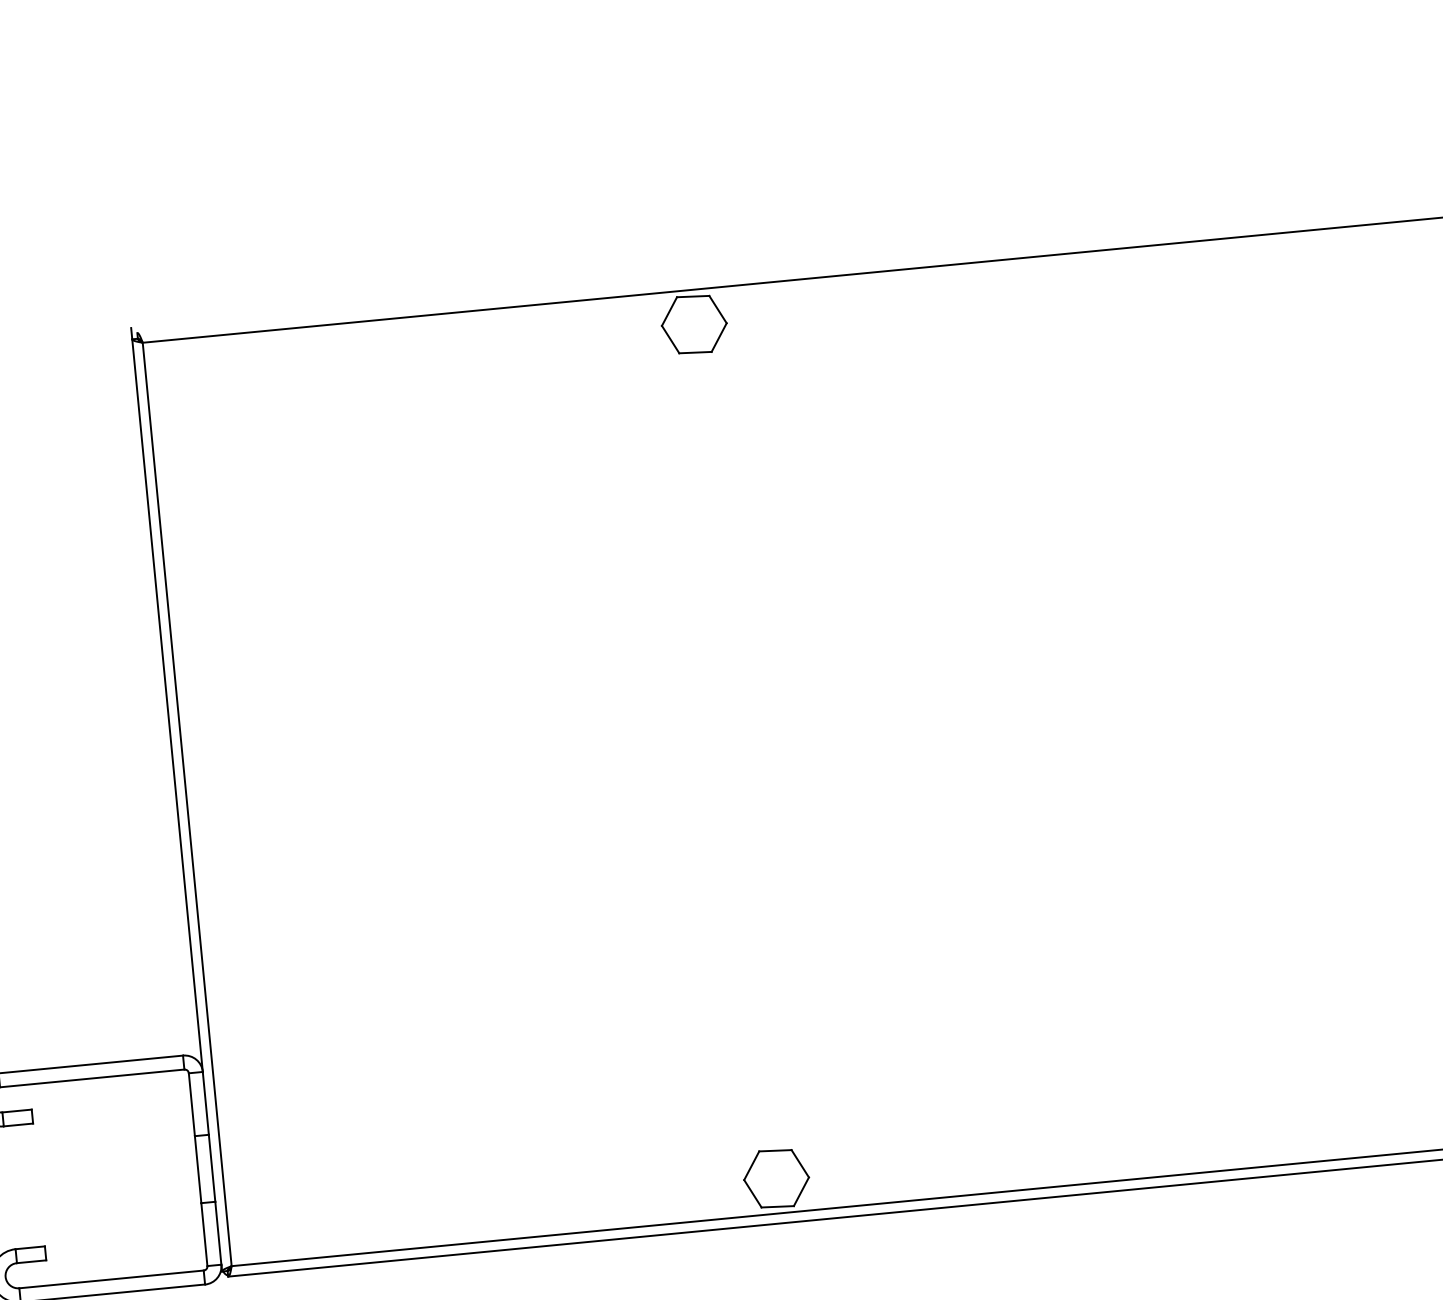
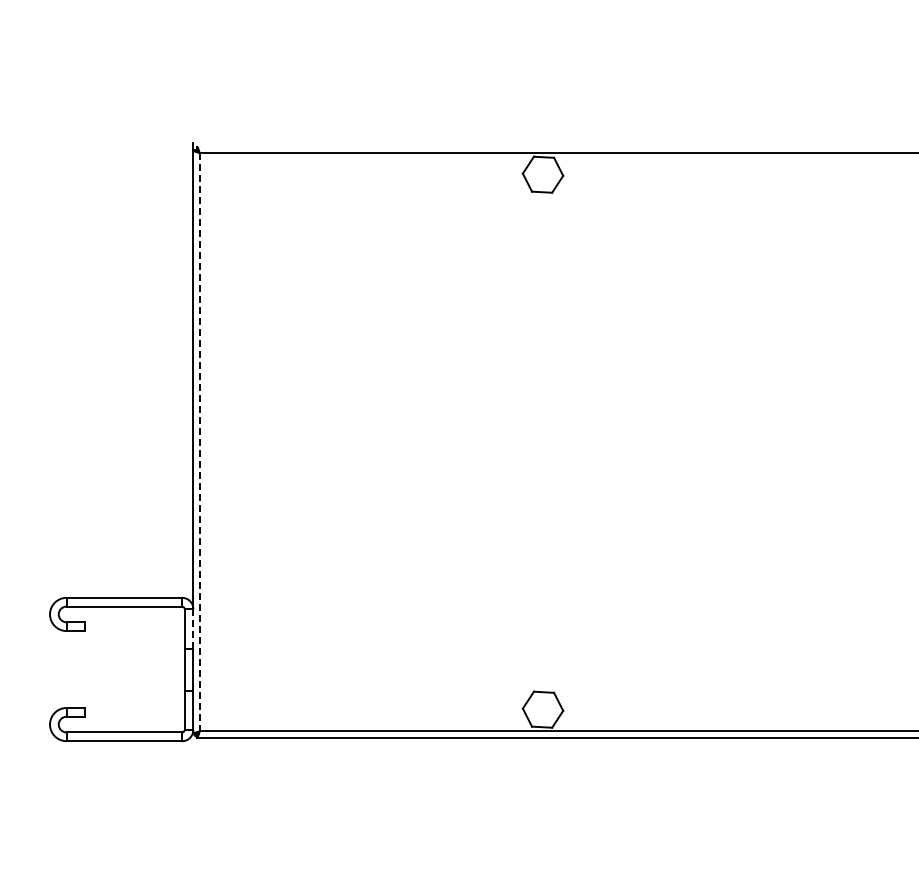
line: (186, 804) -> (199, 442), solid -> dashed
line: (205, 1102) -> (193, 628), solid -> dashed

